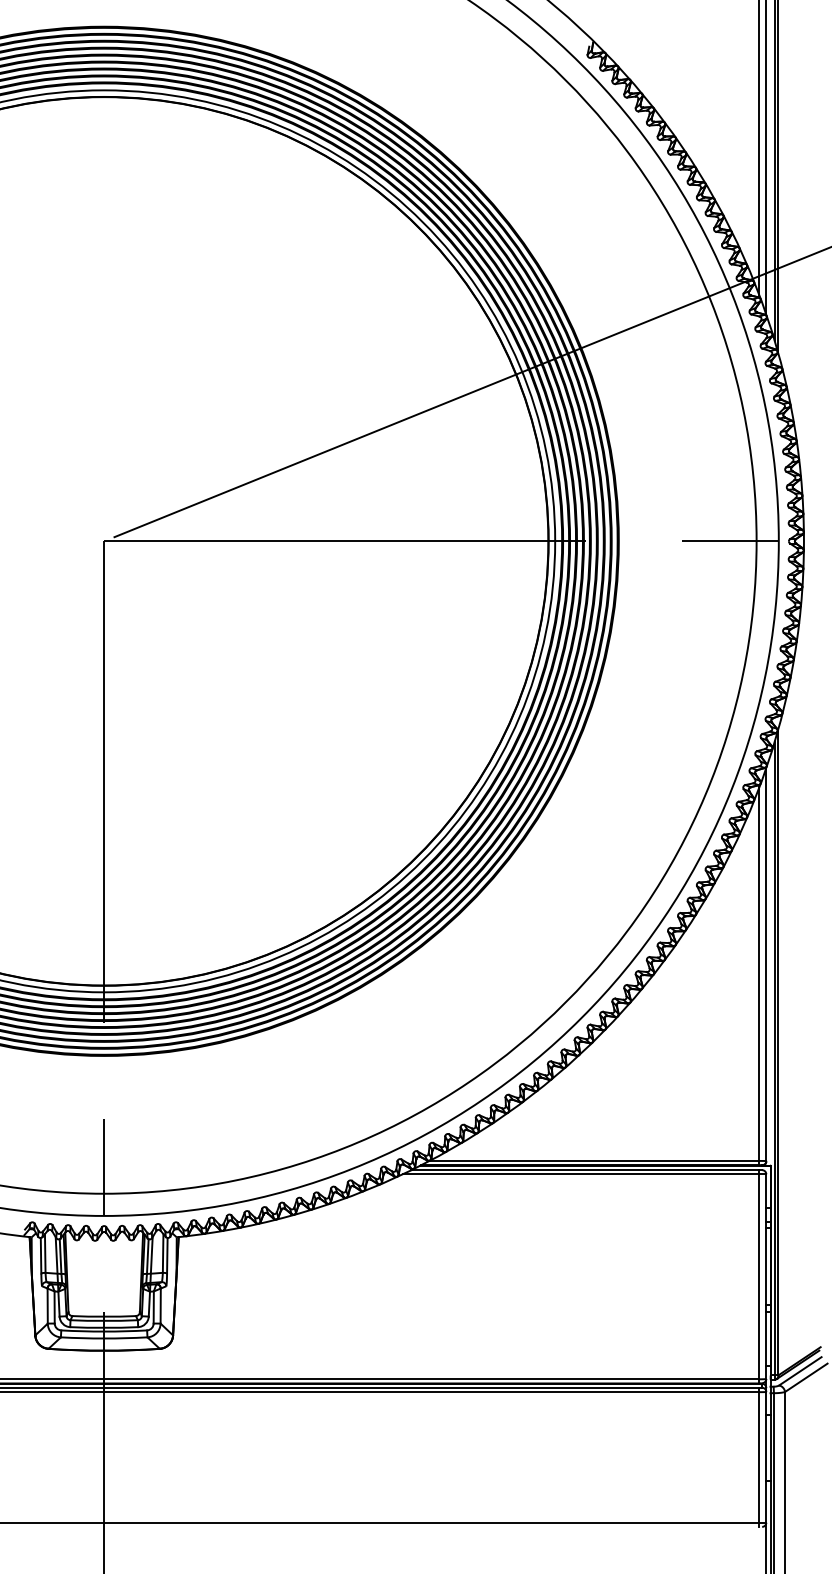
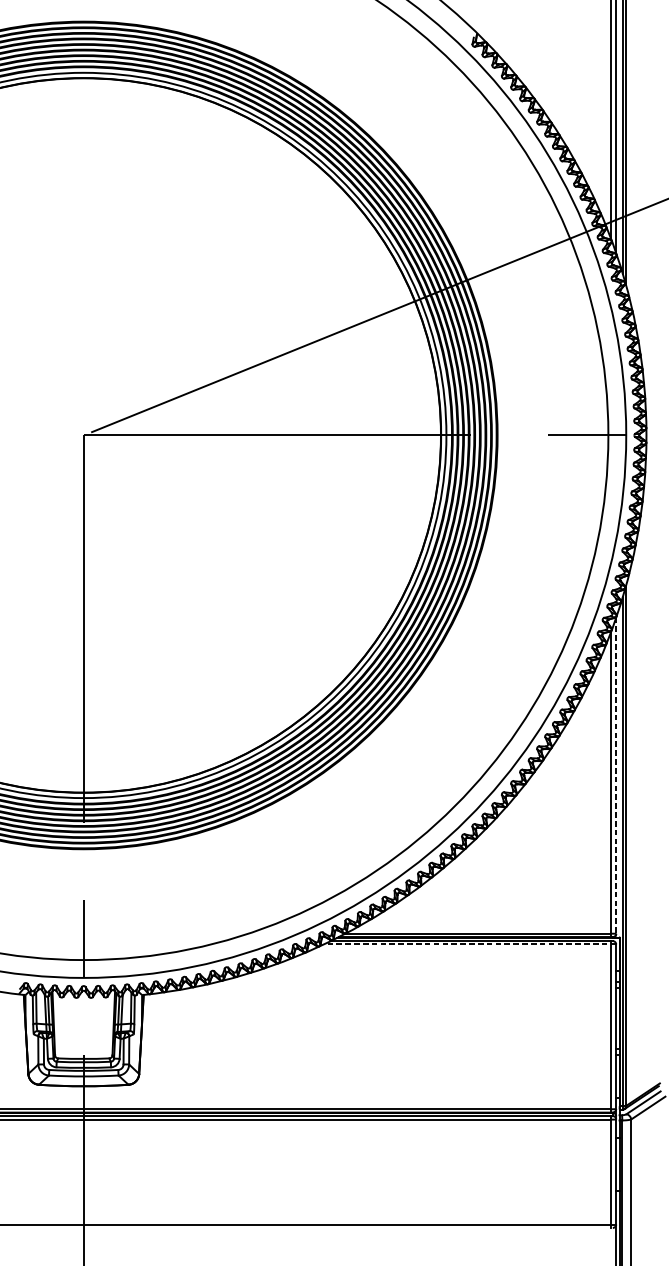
line: (766, 964) -> (616, 775), solid -> dashed
line: (584, 1174) -> (469, 944), solid -> dashed

